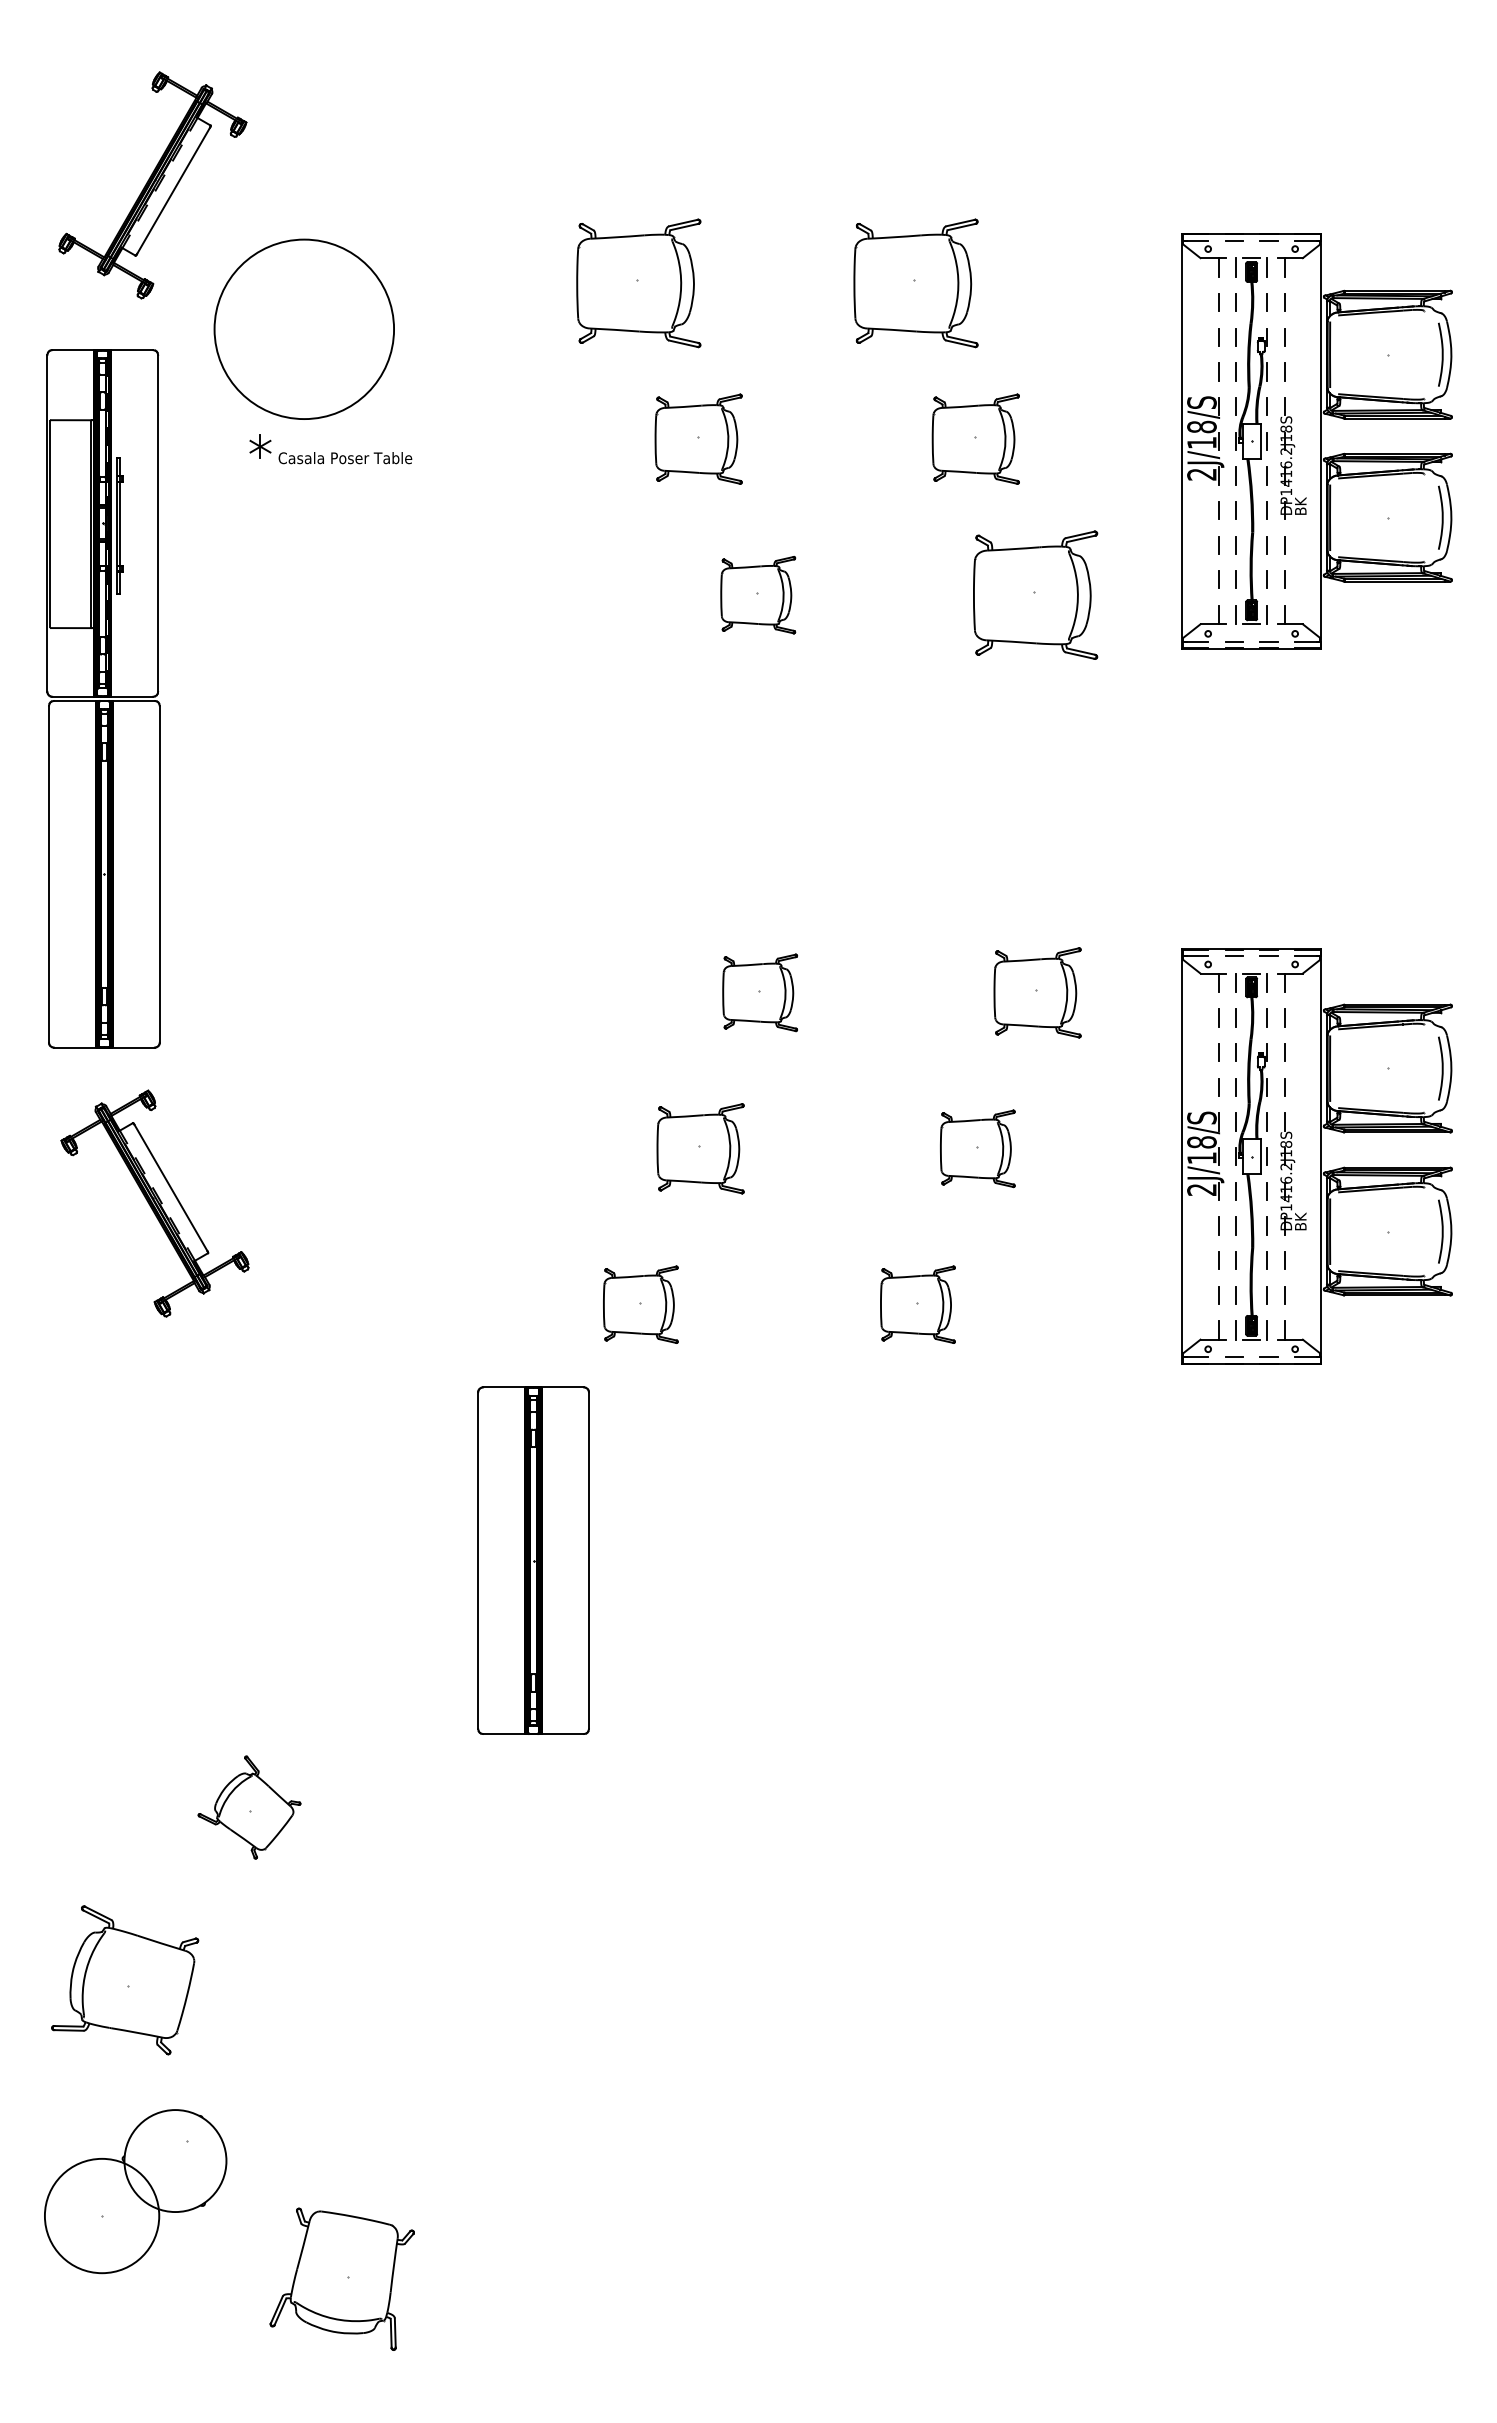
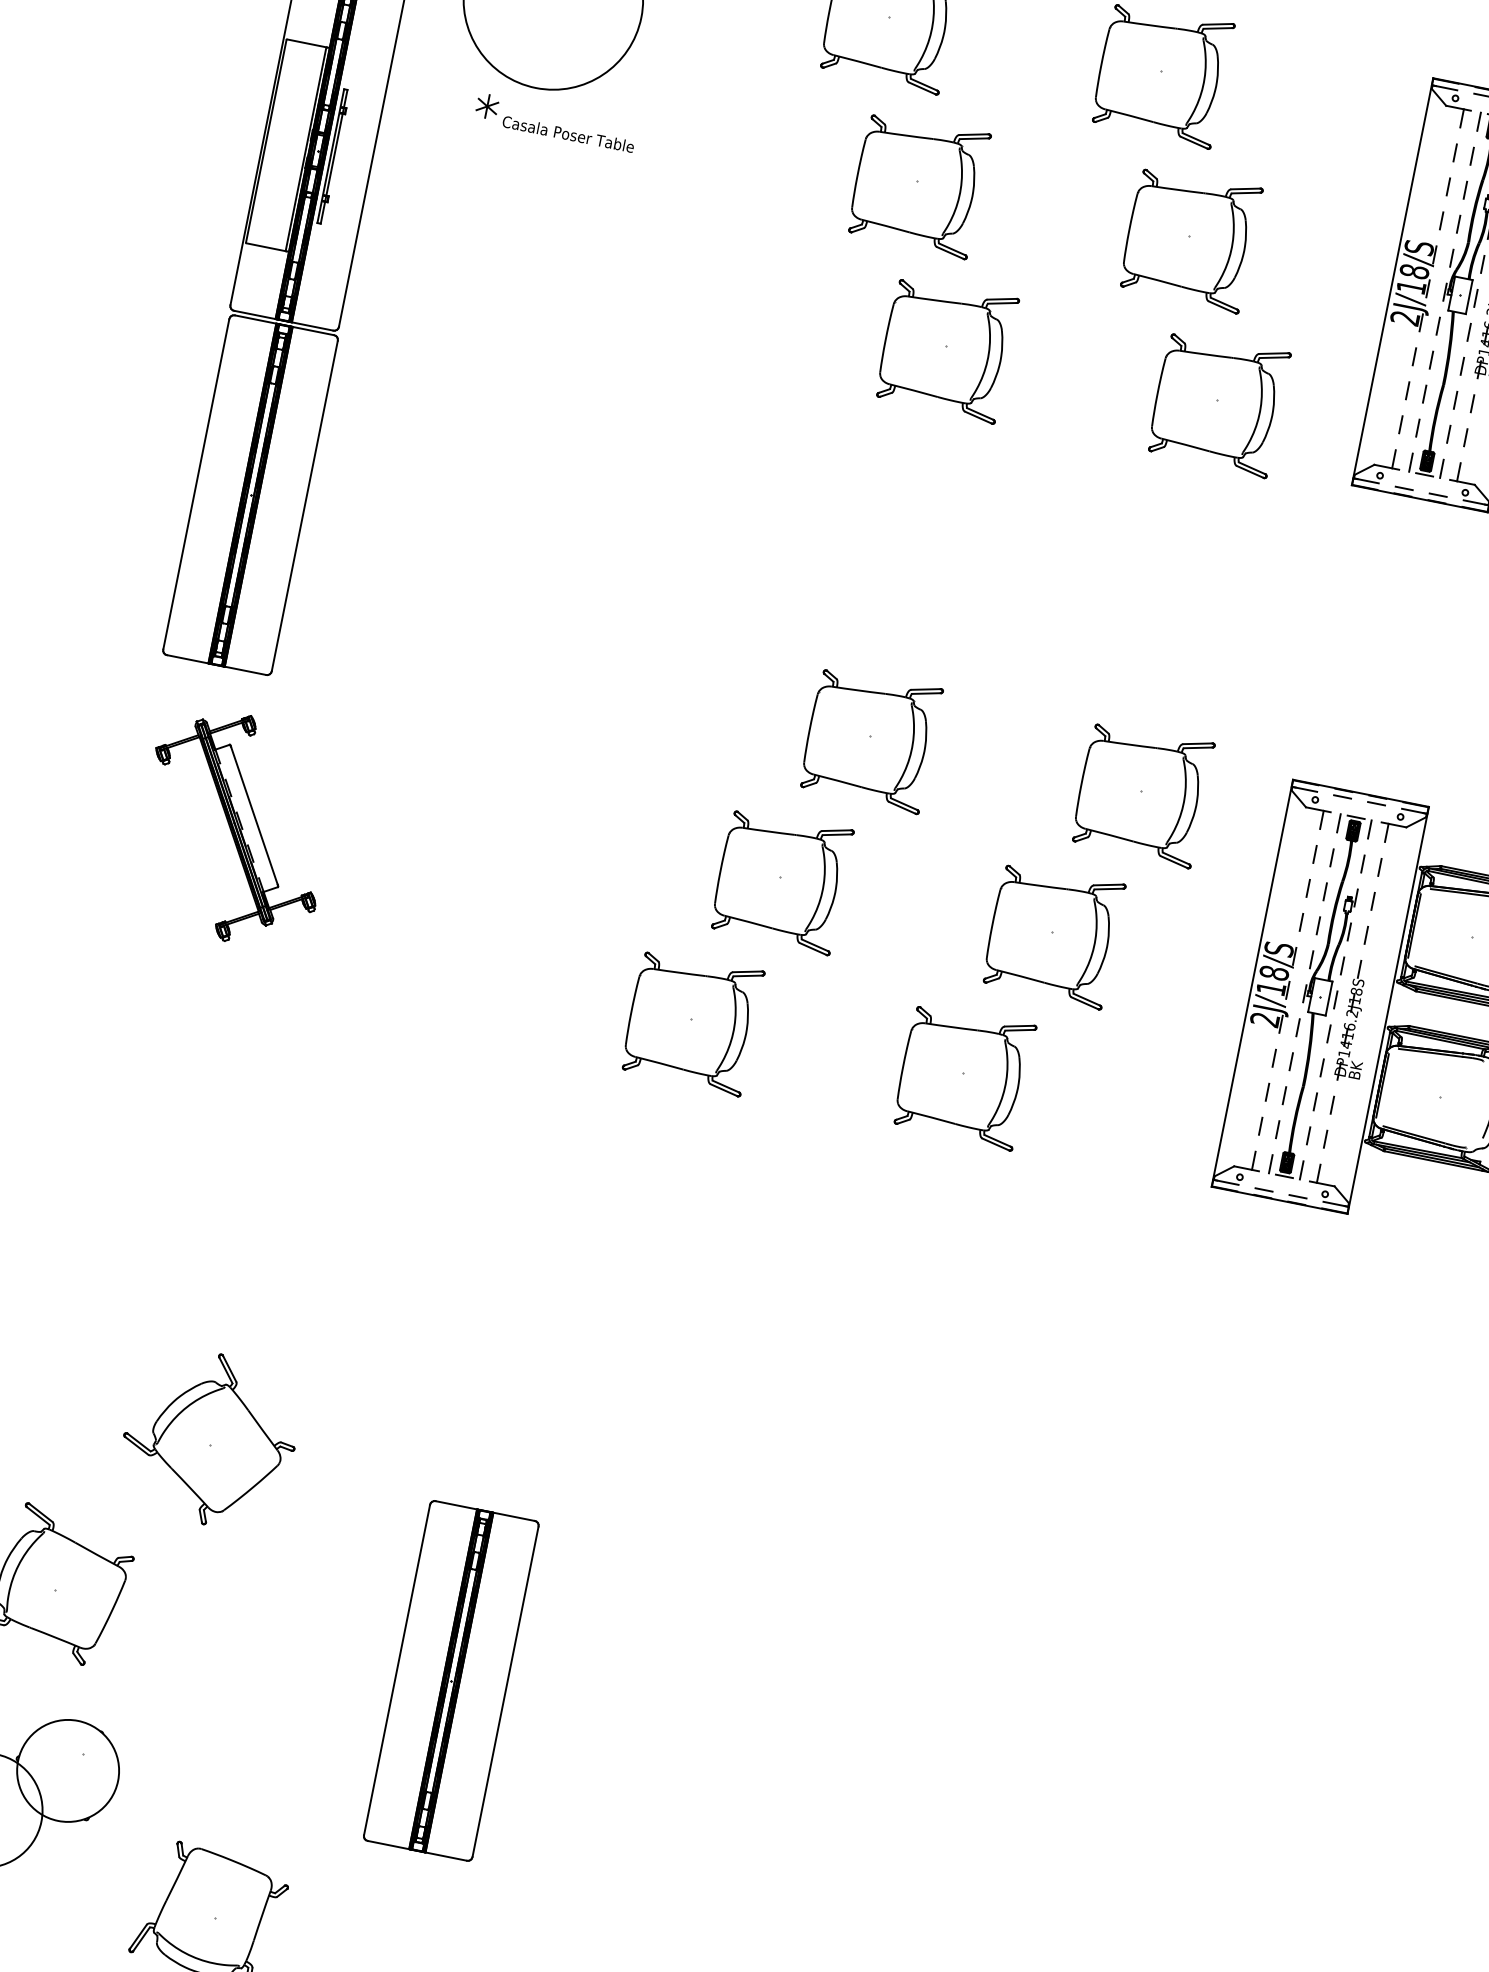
part: (698, 438) -> (918, 184), size x1.43
part: (975, 438) -> (1190, 238), size x1.43
part: (757, 594) -> (945, 348), size x1.67
part: (759, 992) -> (869, 739), size x1.67
part: (1037, 992) -> (1142, 793), size x1.43
part: (700, 1148) -> (781, 880), size x1.43
part: (977, 1148) -> (1053, 935), size x1.67
part: (640, 1304) -> (691, 1022), size x1.67
part: (917, 1304) -> (963, 1076), size x1.67
part: (533, 1560) -> (451, 1680), moved
part: (249, 1807) -> (210, 1438), size x1.67

